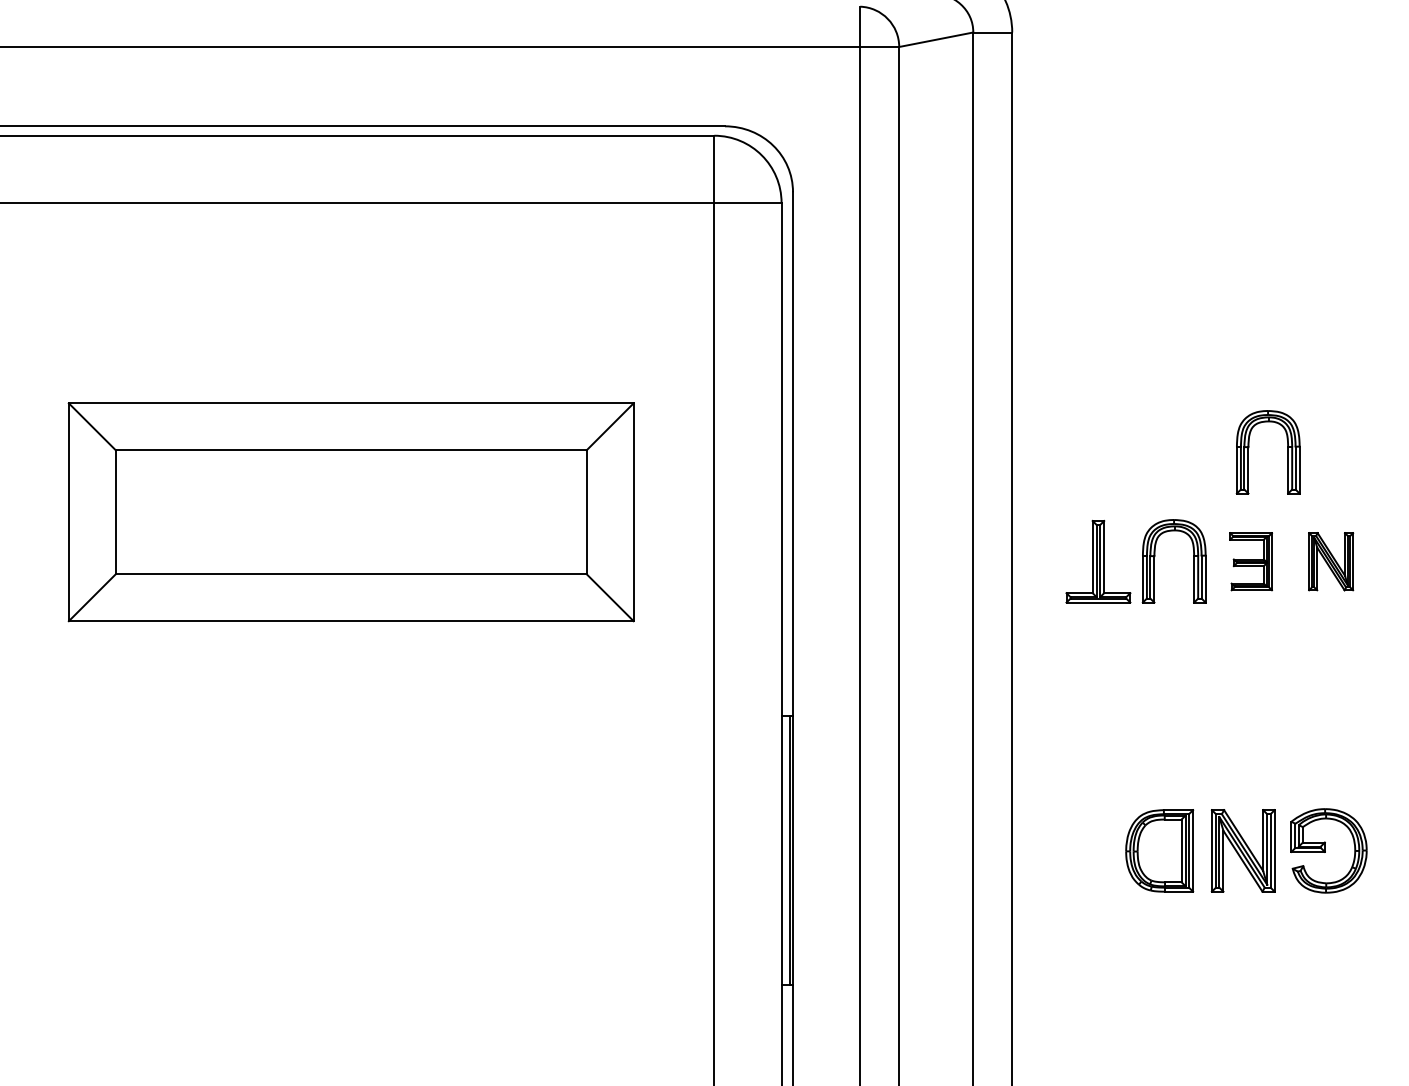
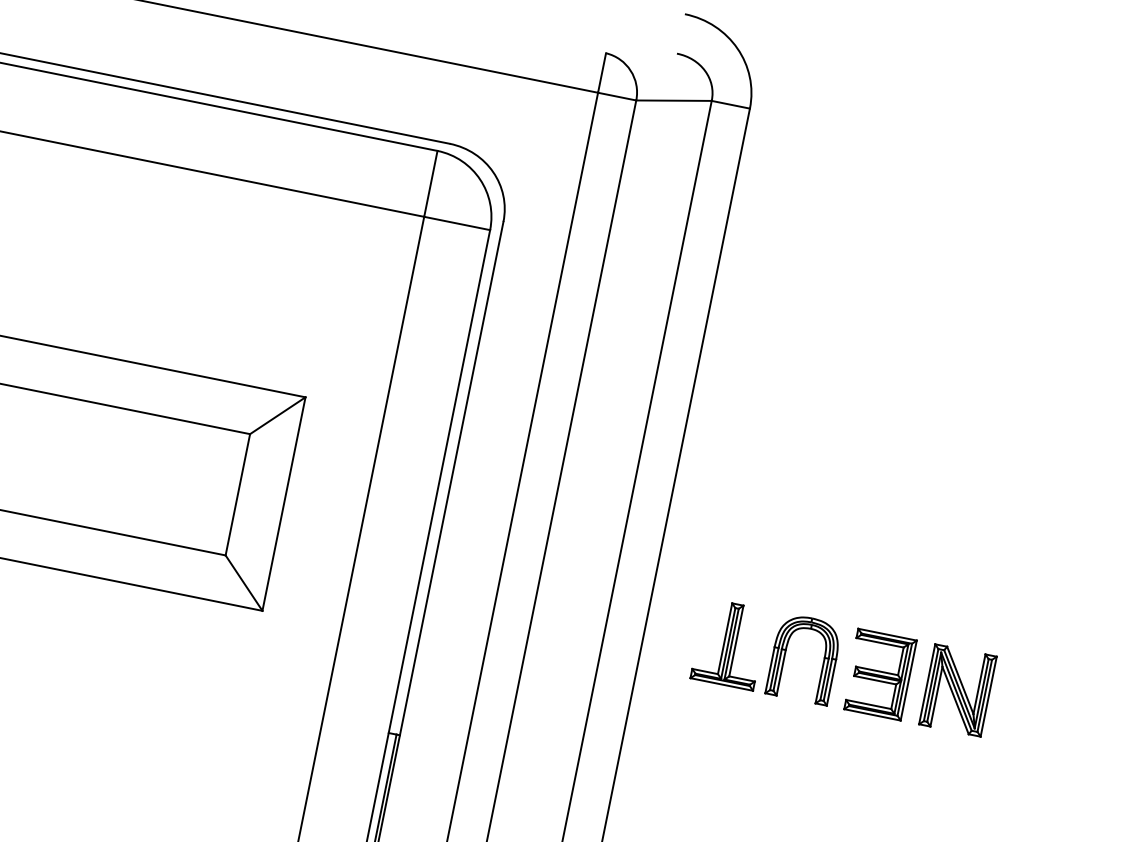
part: (1249, 447) -> (900, 562), removed
part: (1250, 561) -> (878, 674), size x1.43
part: (1330, 561) -> (957, 690), size x1.43

